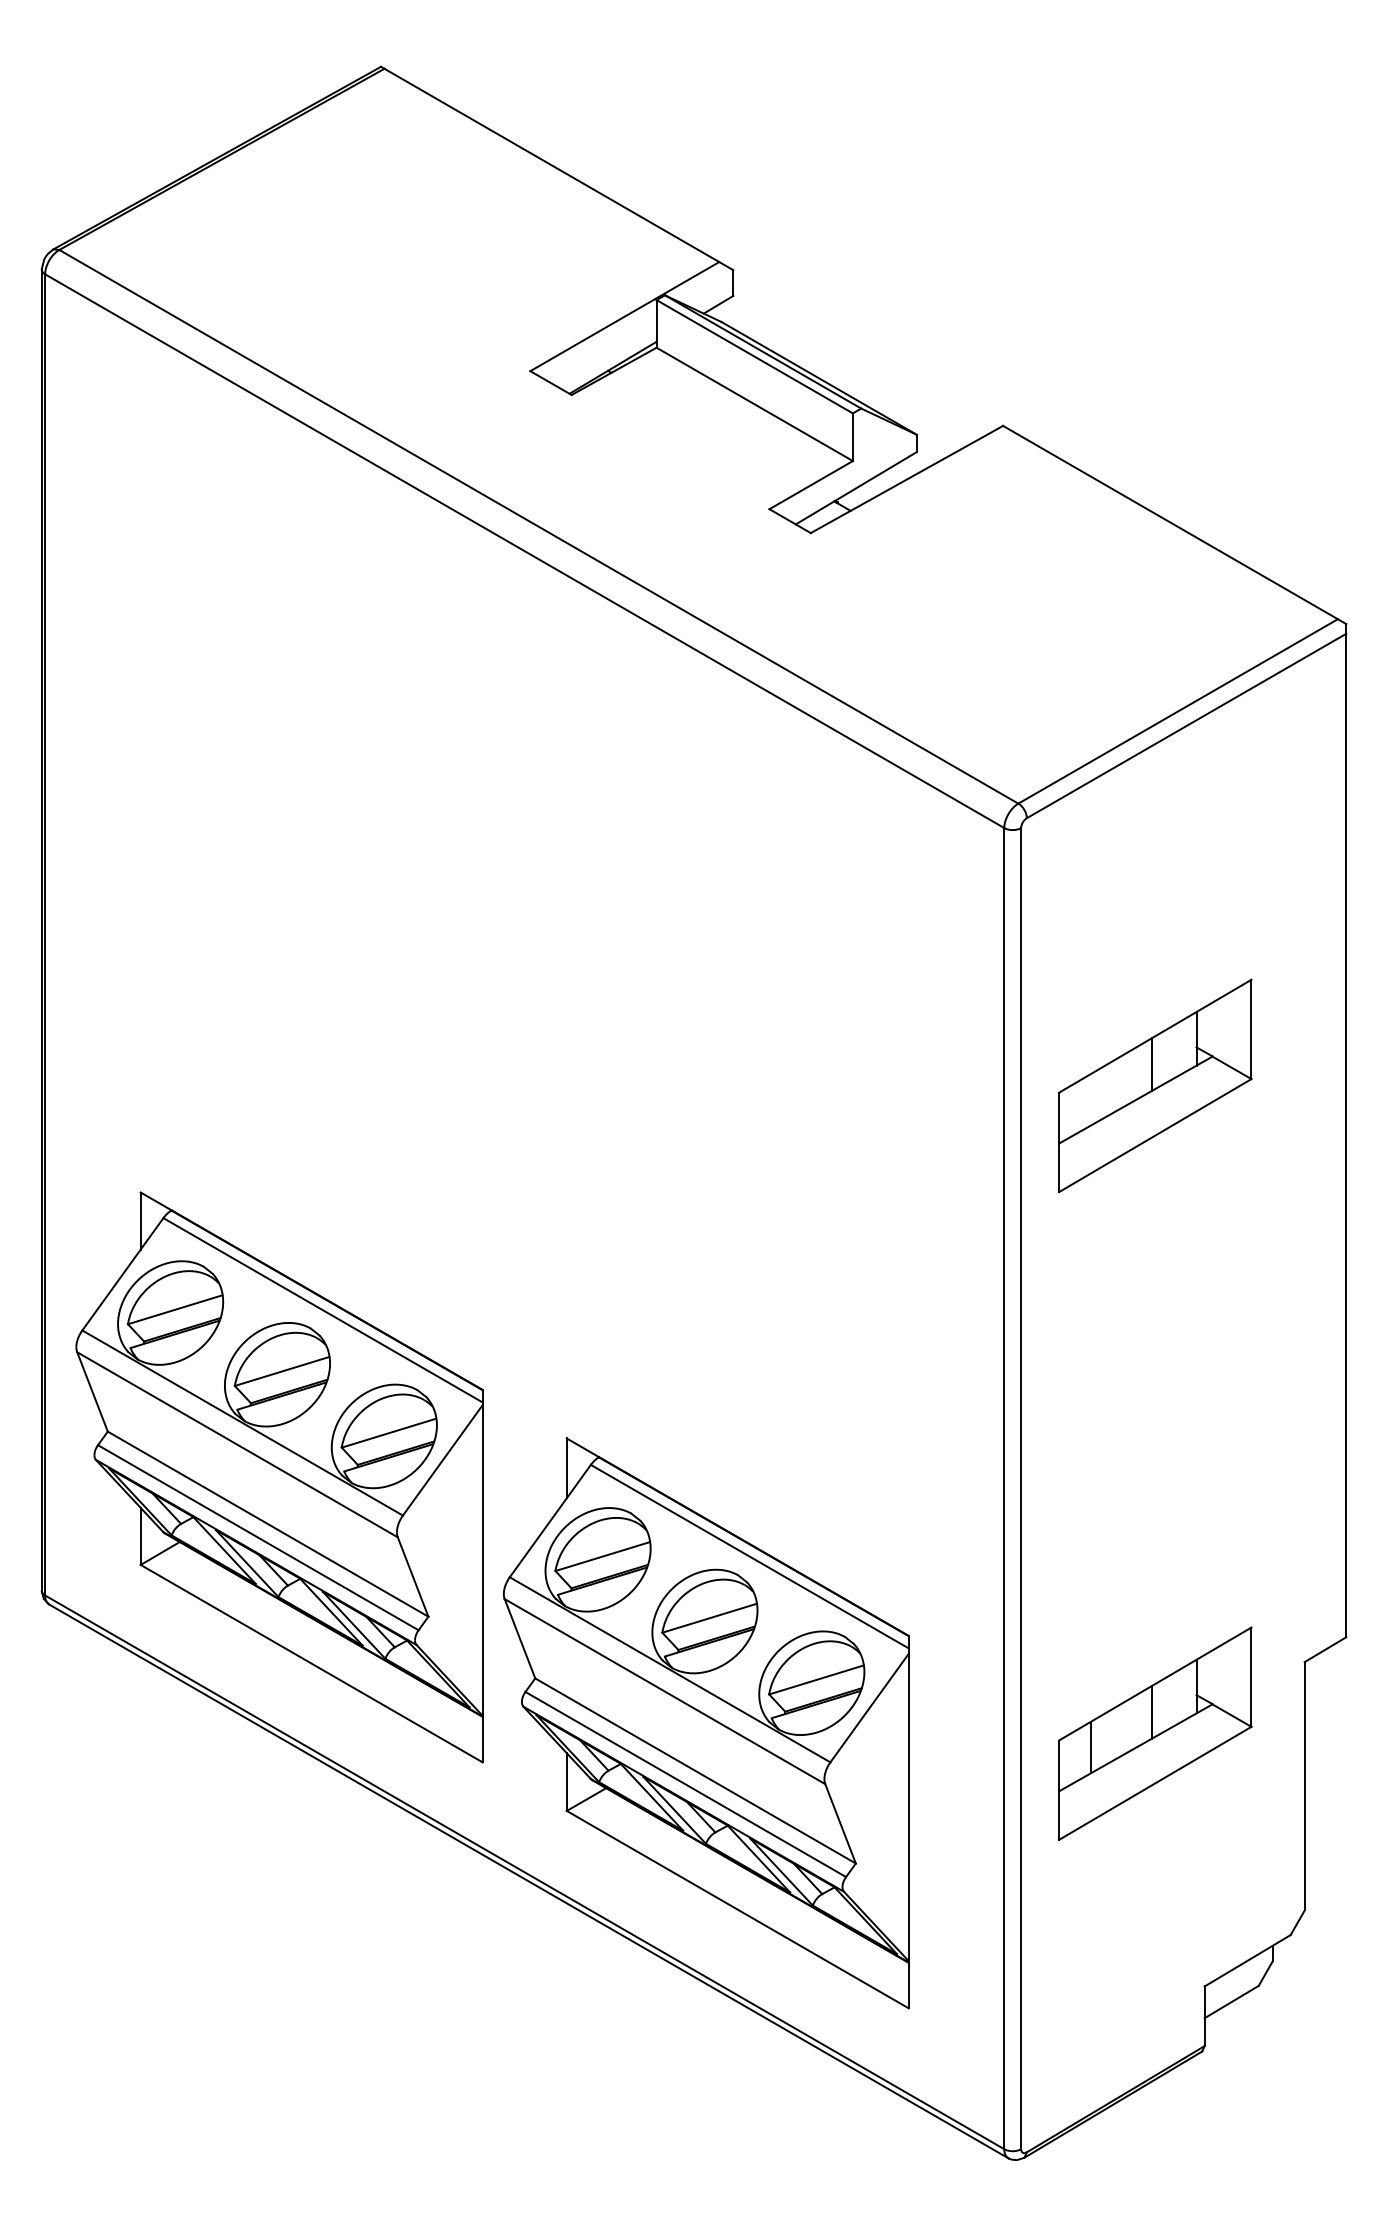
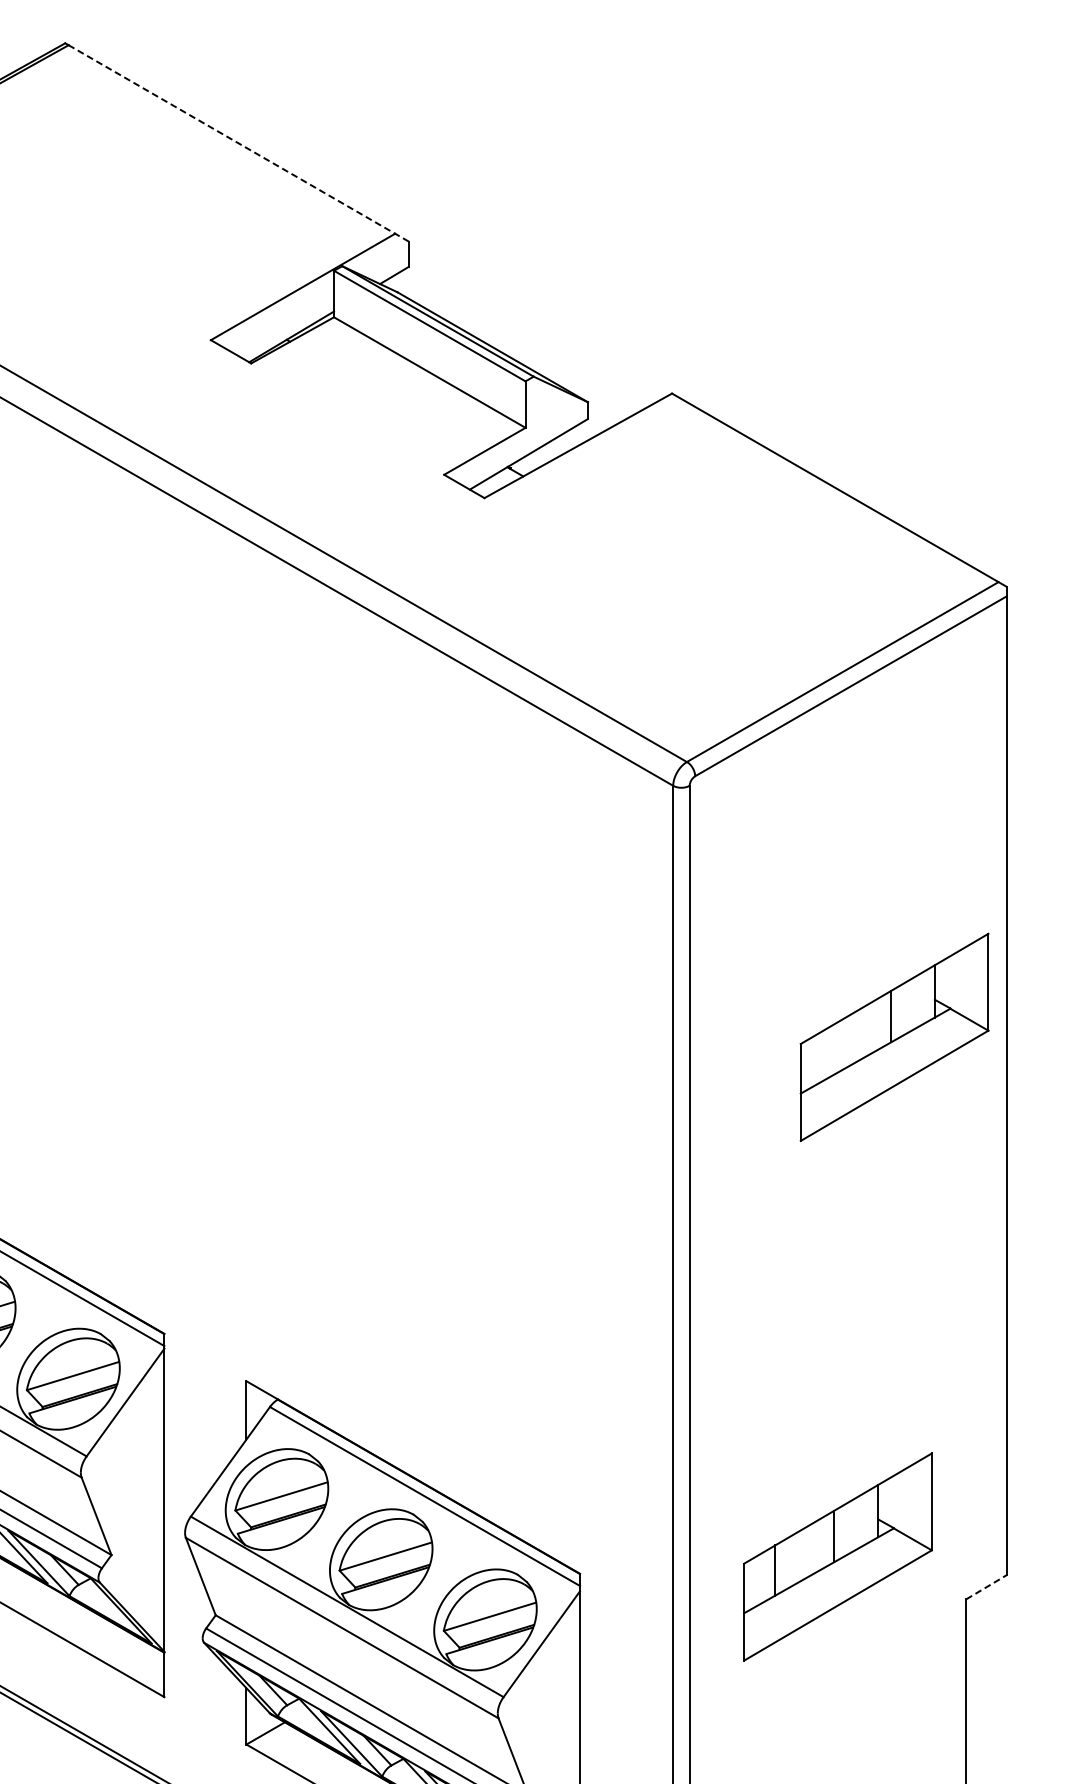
line: (558, 169) -> (238, 143), solid -> dashed
part: (1155, 1085) -> (894, 1036), moved
line: (1325, 1649) -> (986, 1587), solid -> dashed
part: (1155, 1733) -> (838, 1556), moved

